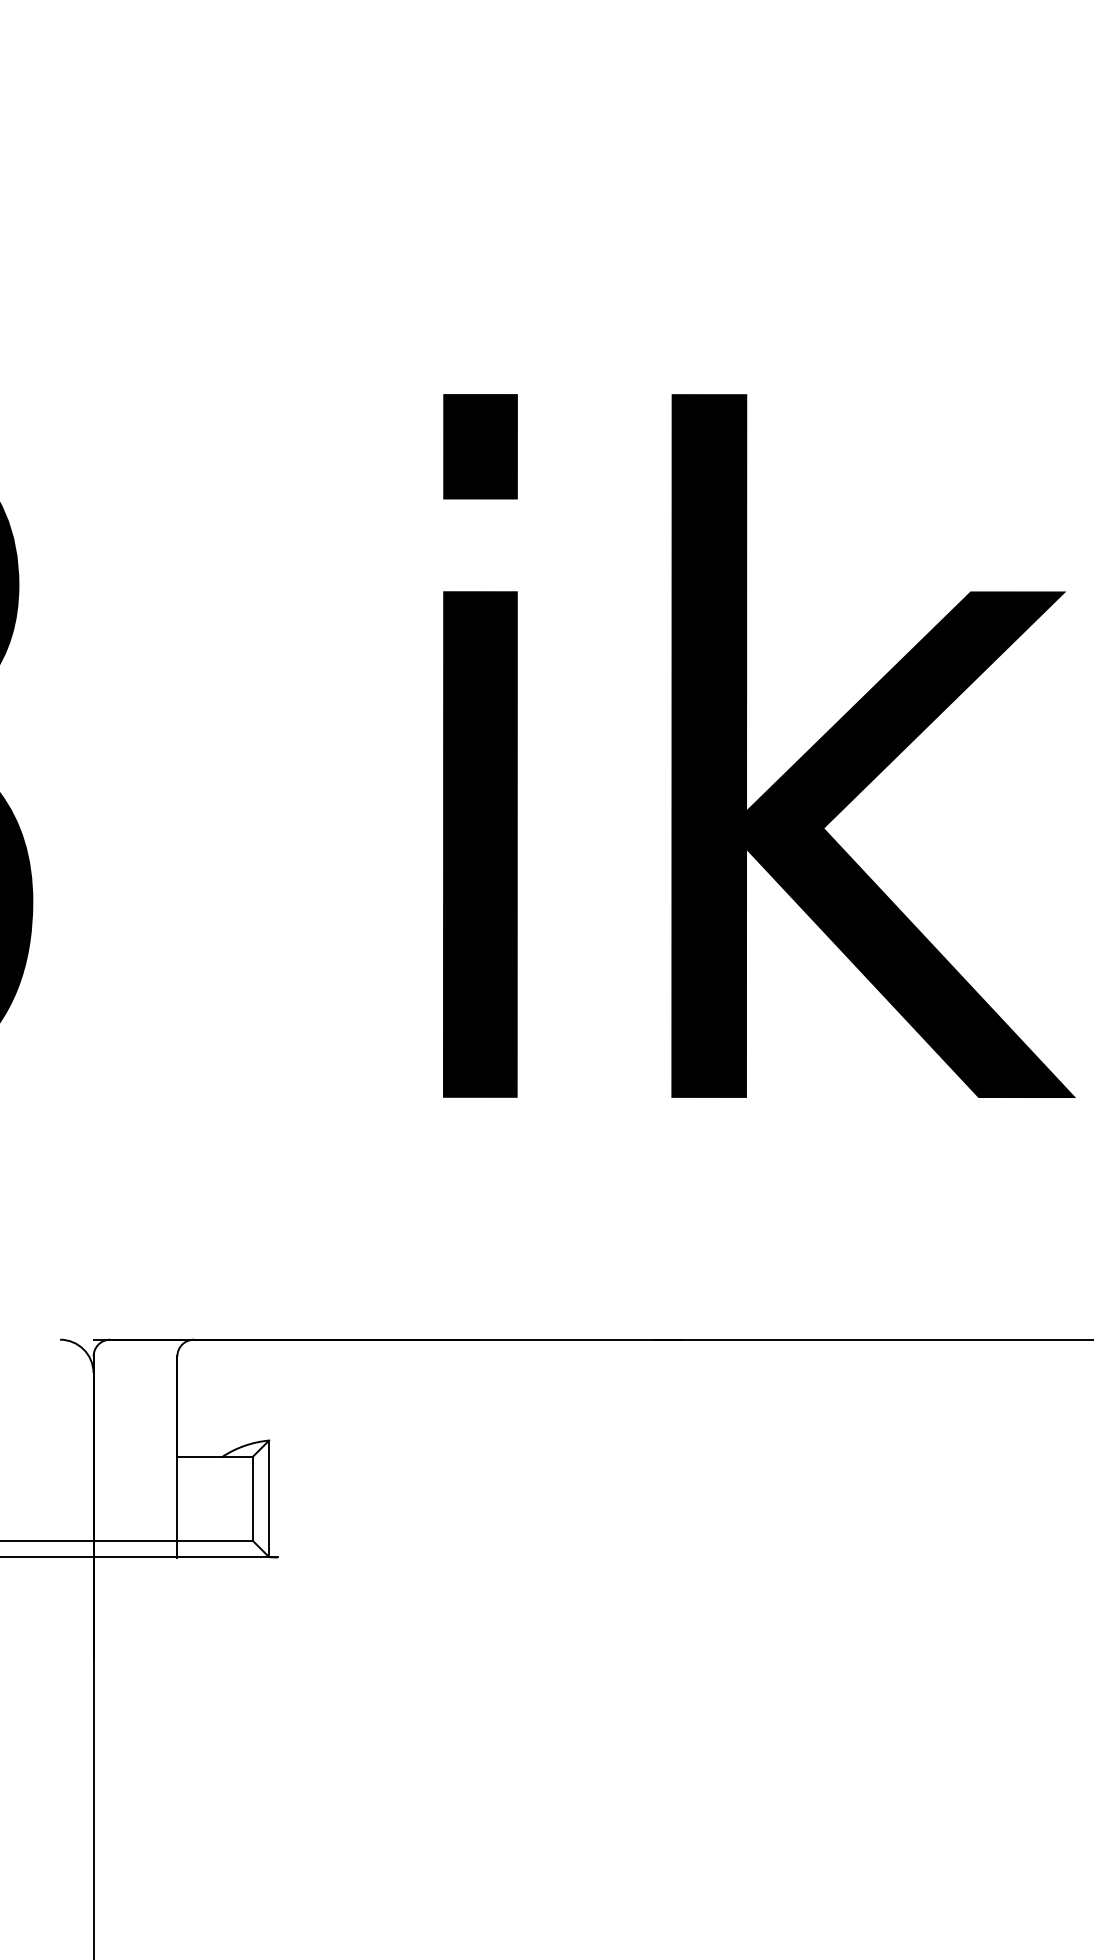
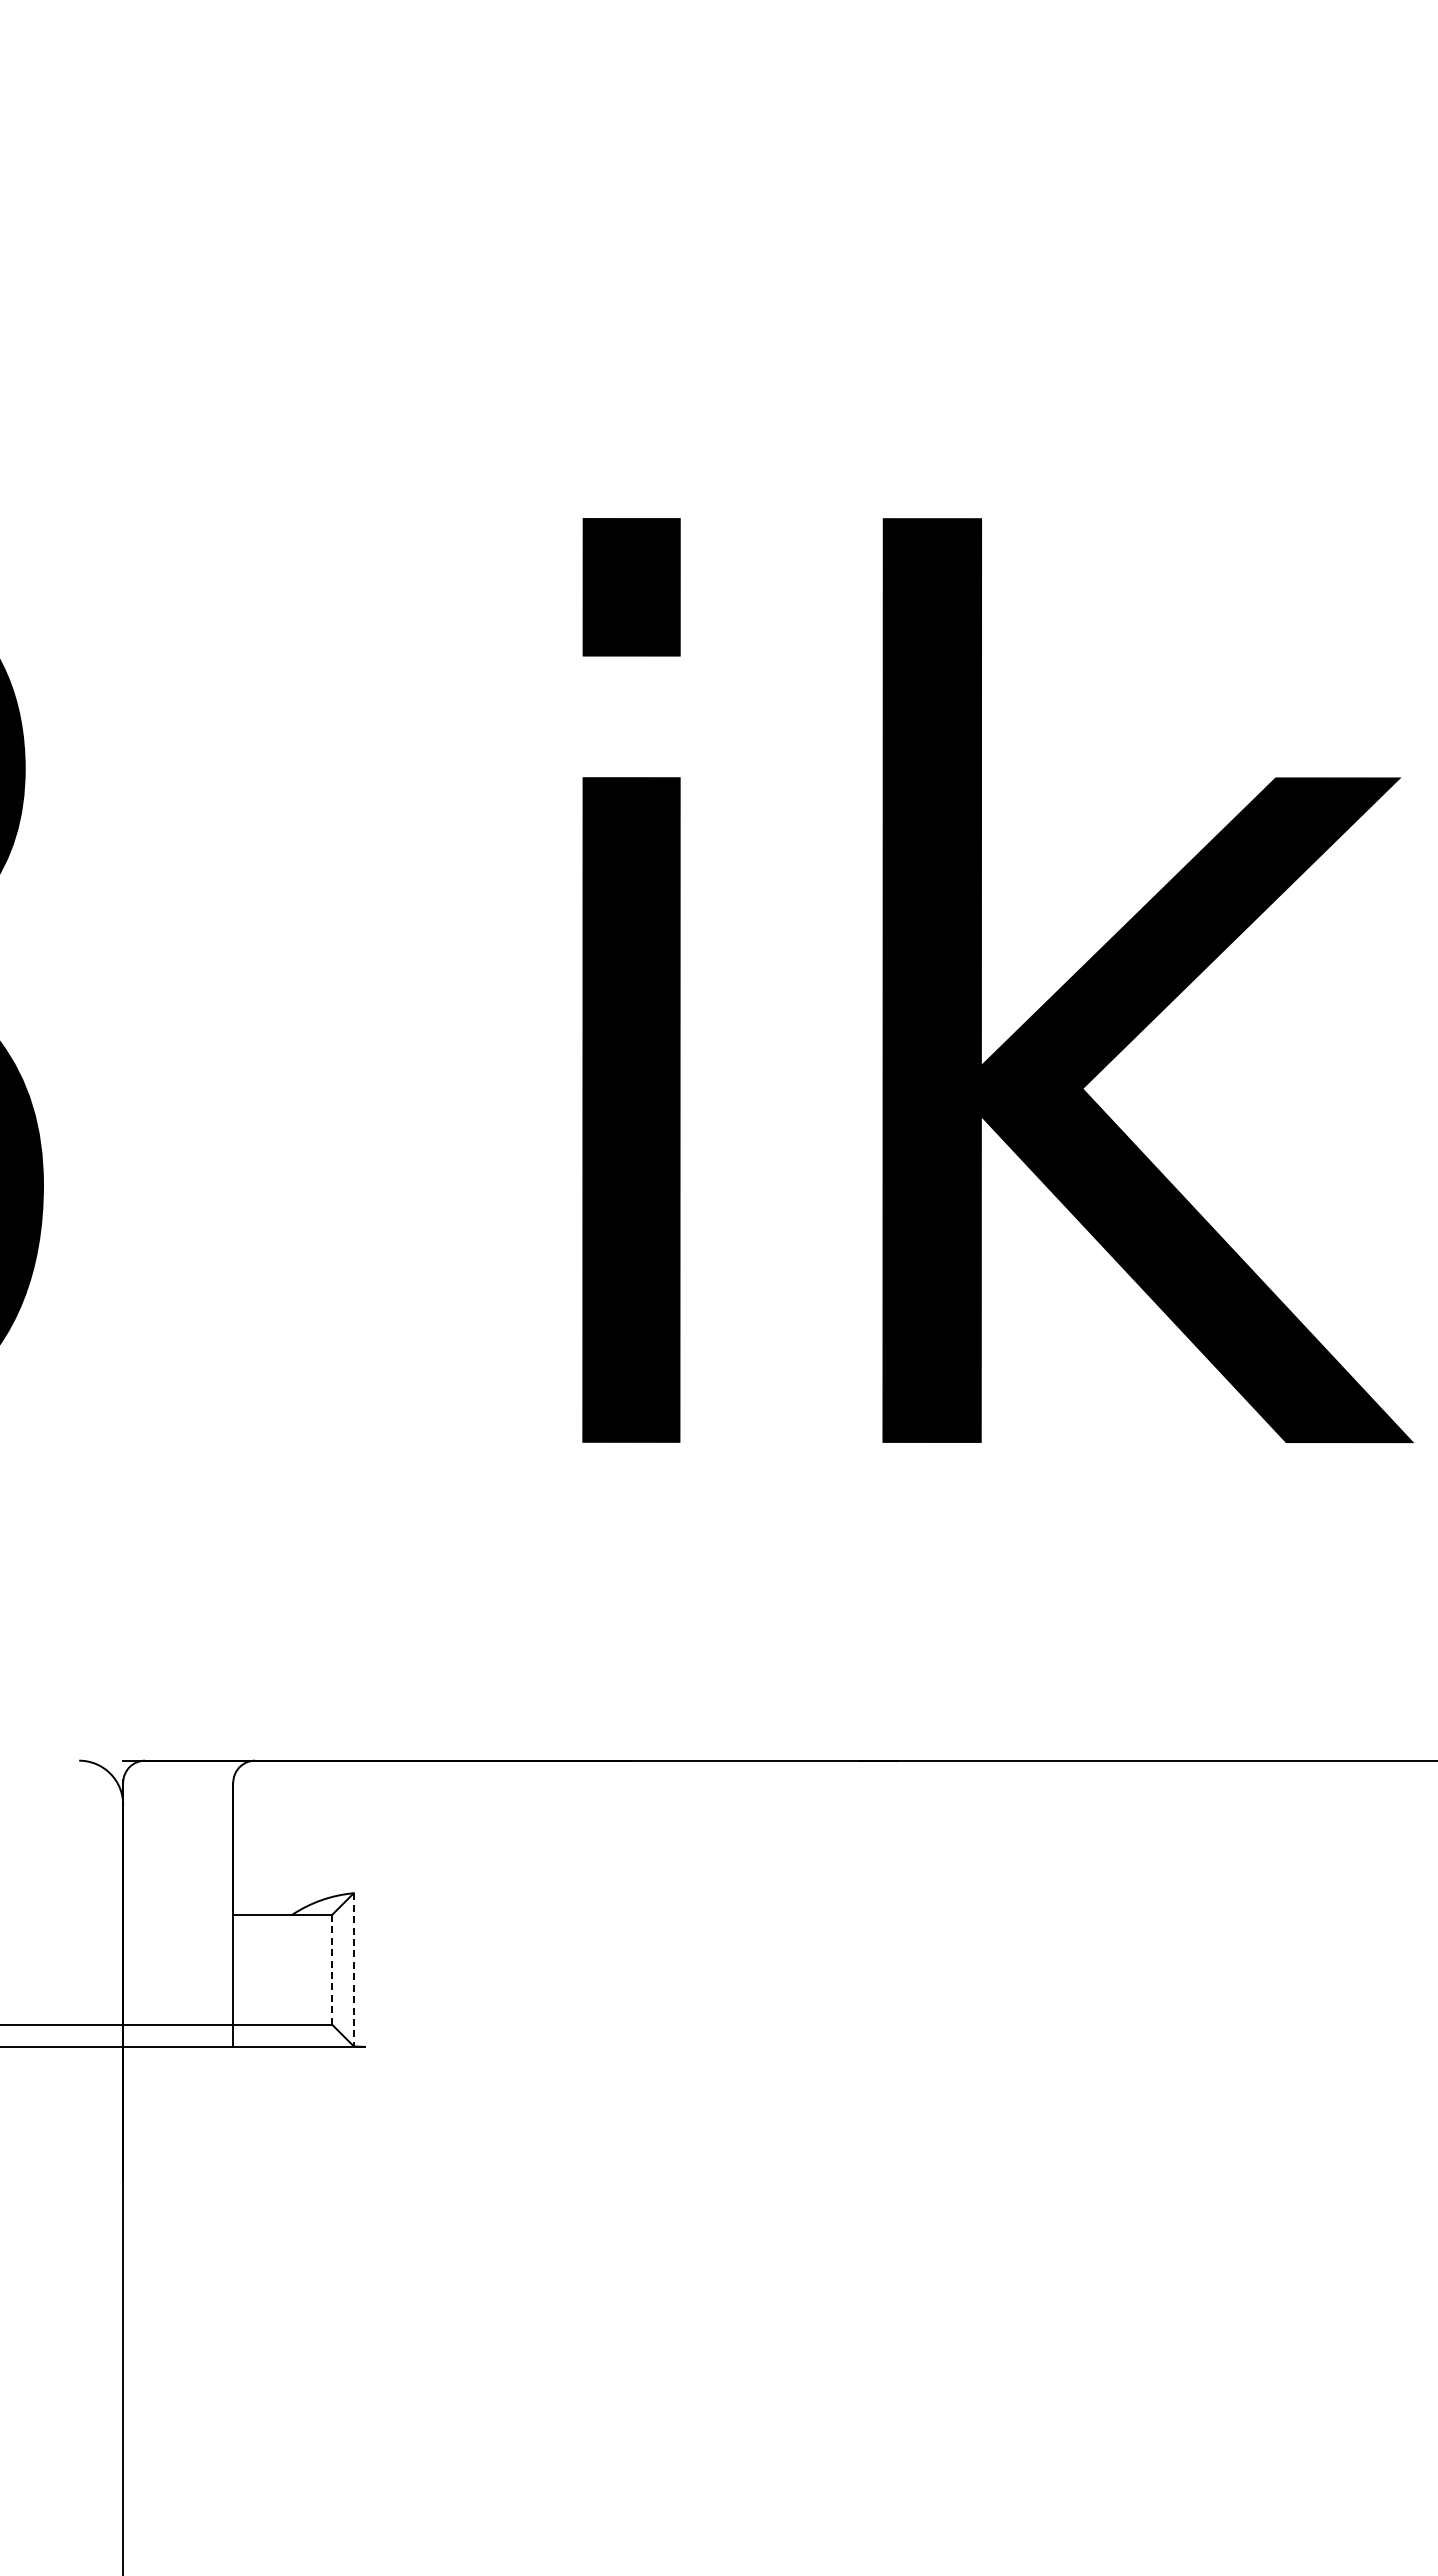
line: (268, 1498) -> (353, 1969), solid -> dashed
line: (252, 1499) -> (332, 1970), solid -> dashed

